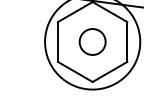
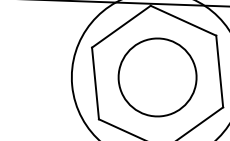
circle: (92, 41) -> (157, 76), size x1.67

